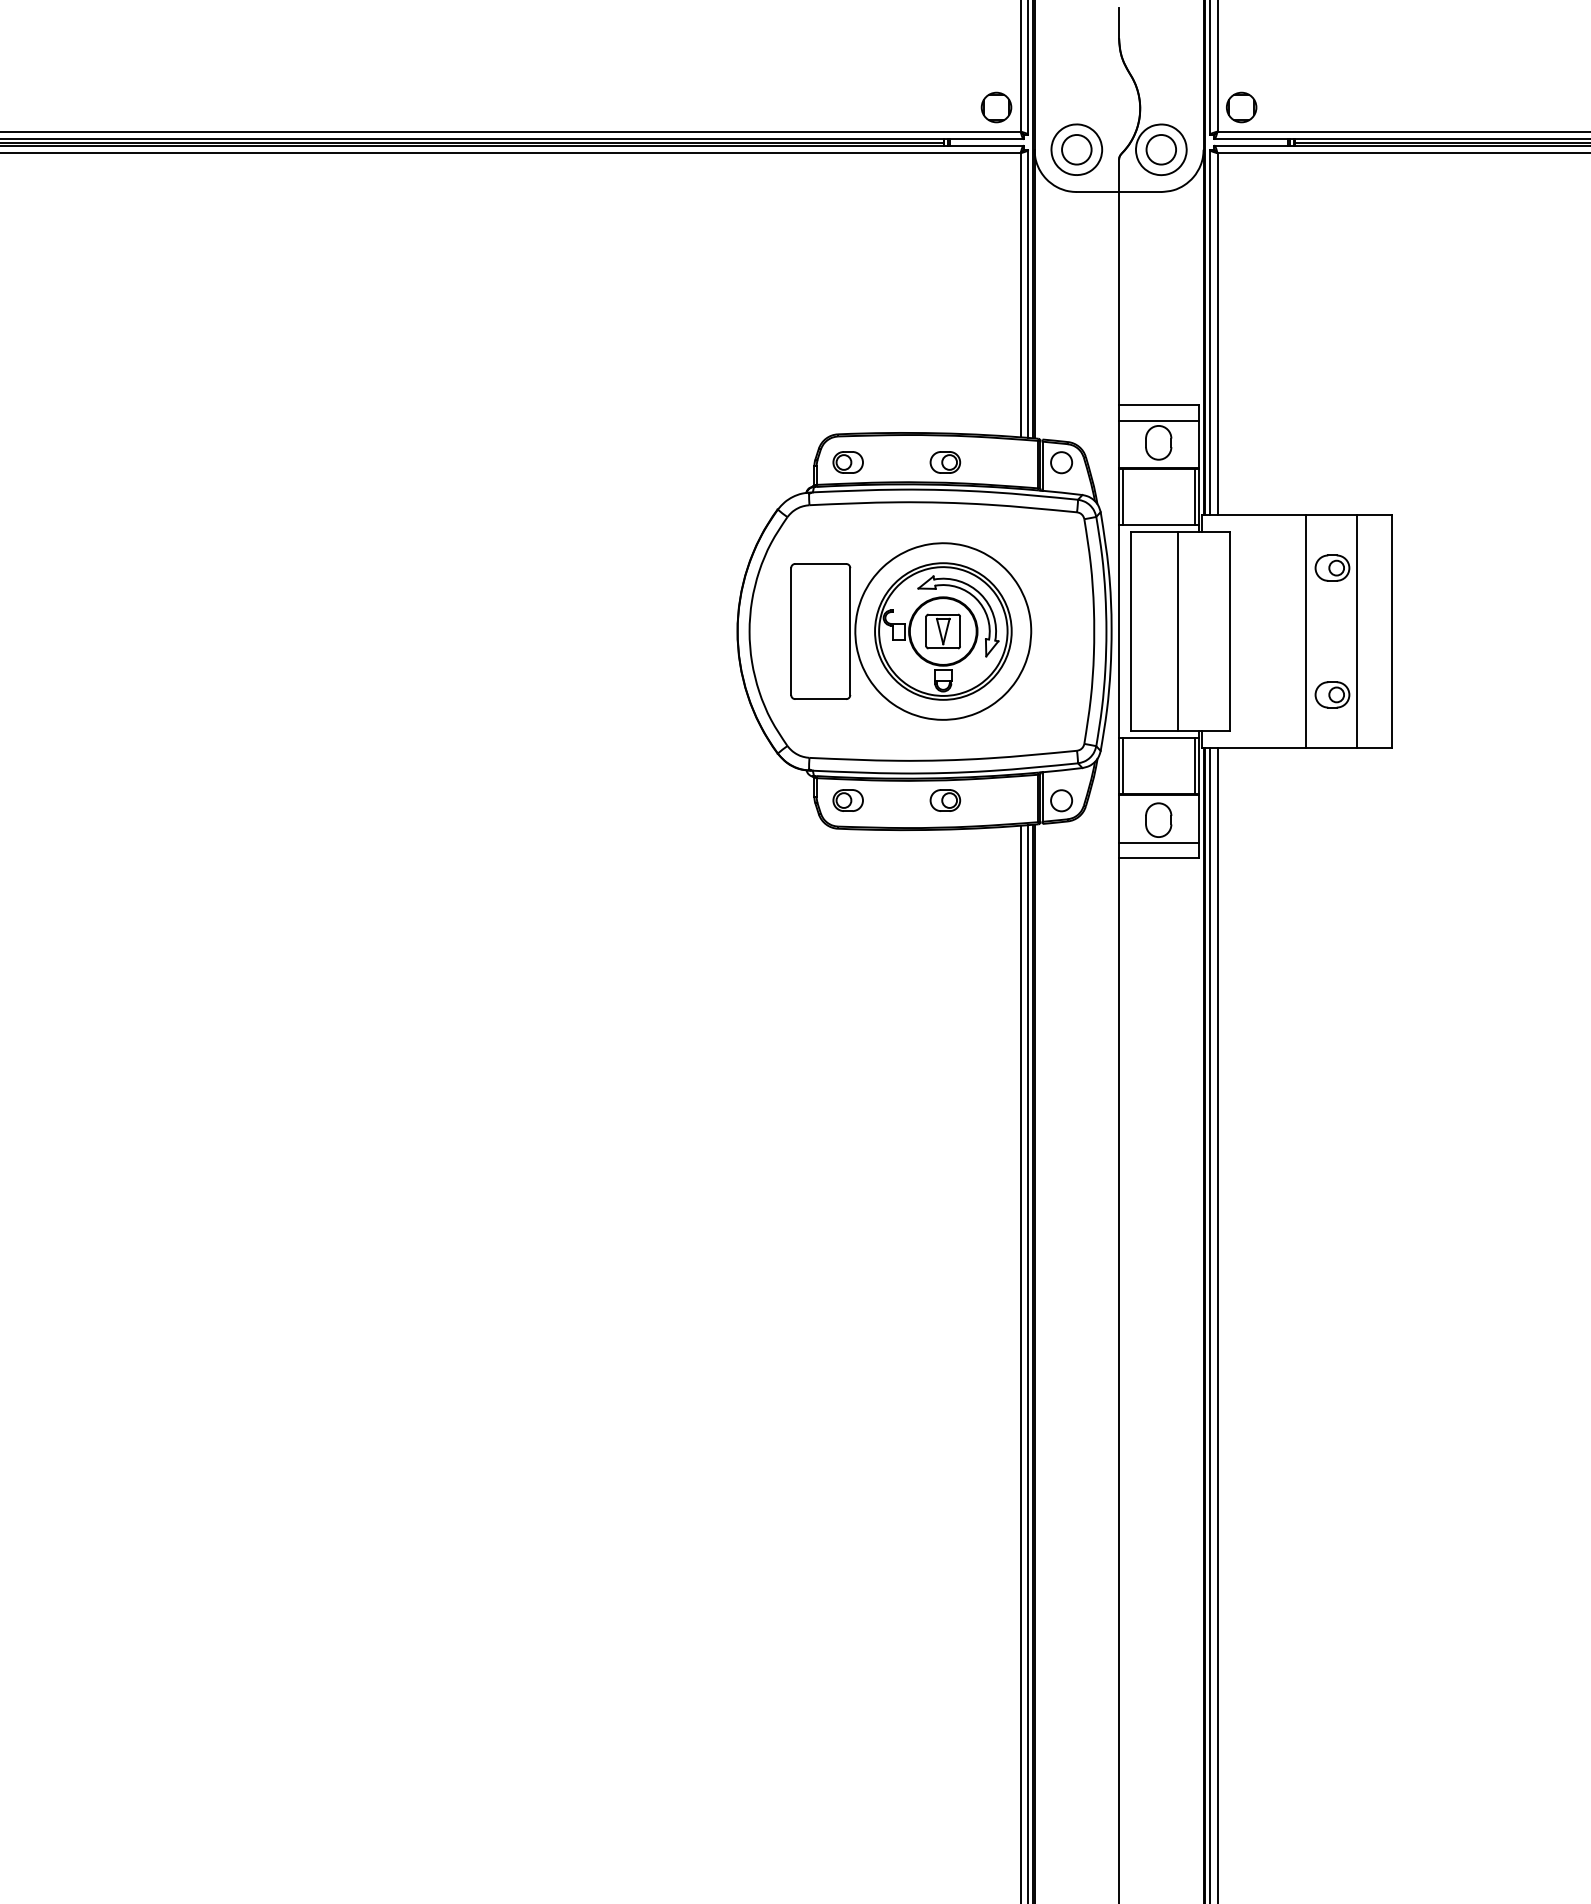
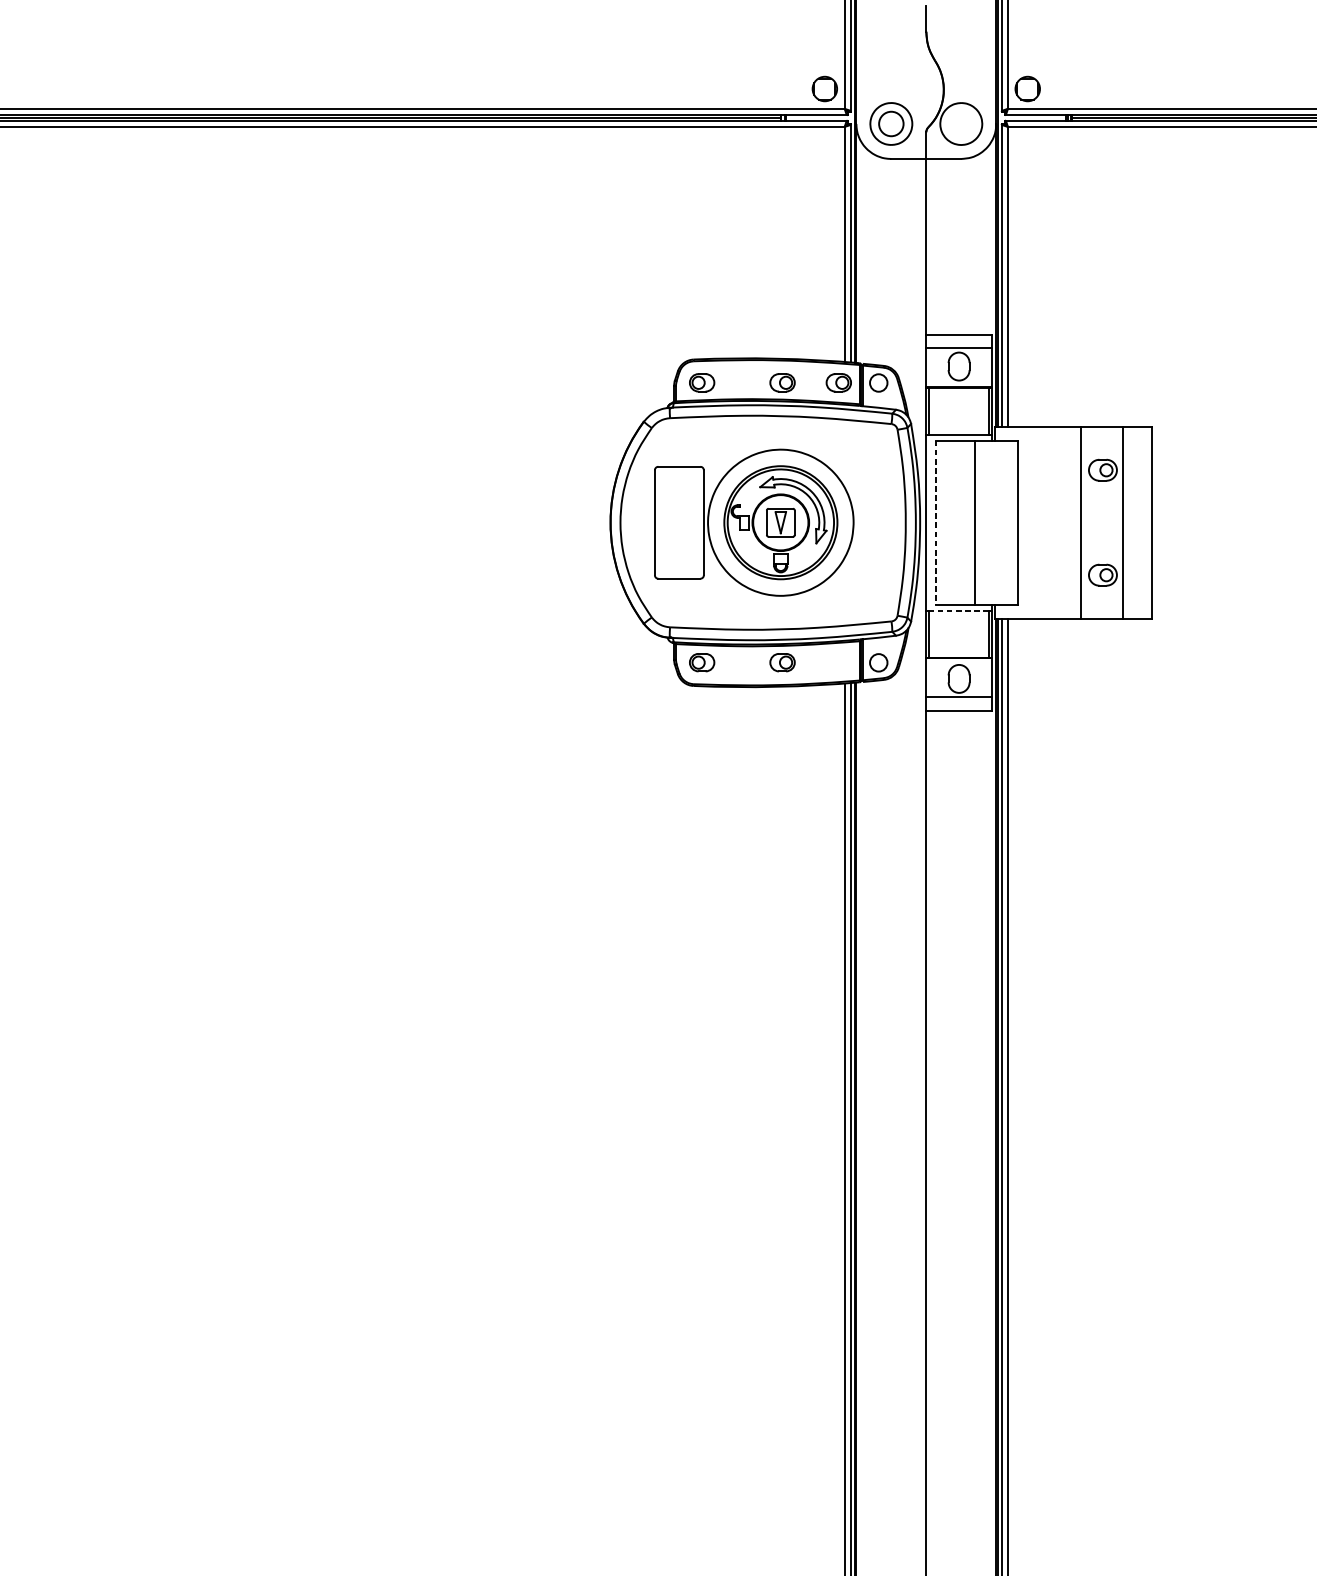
circle: (1160, 149) -> (960, 123), removed
part: (1013, 462) -> (838, 382), added
line: (1131, 632) -> (936, 523), solid -> dashed
line: (1158, 738) -> (958, 611), solid -> dashed

